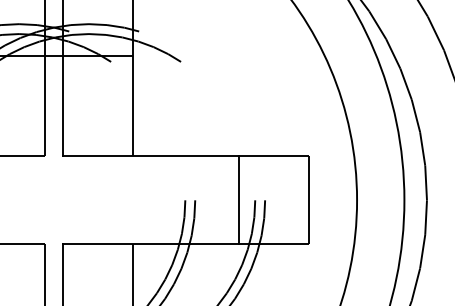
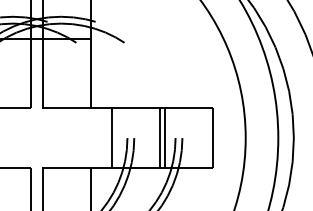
line: (163, 199) -> (112, 137), added
line: (233, 199) -> (160, 137), added

